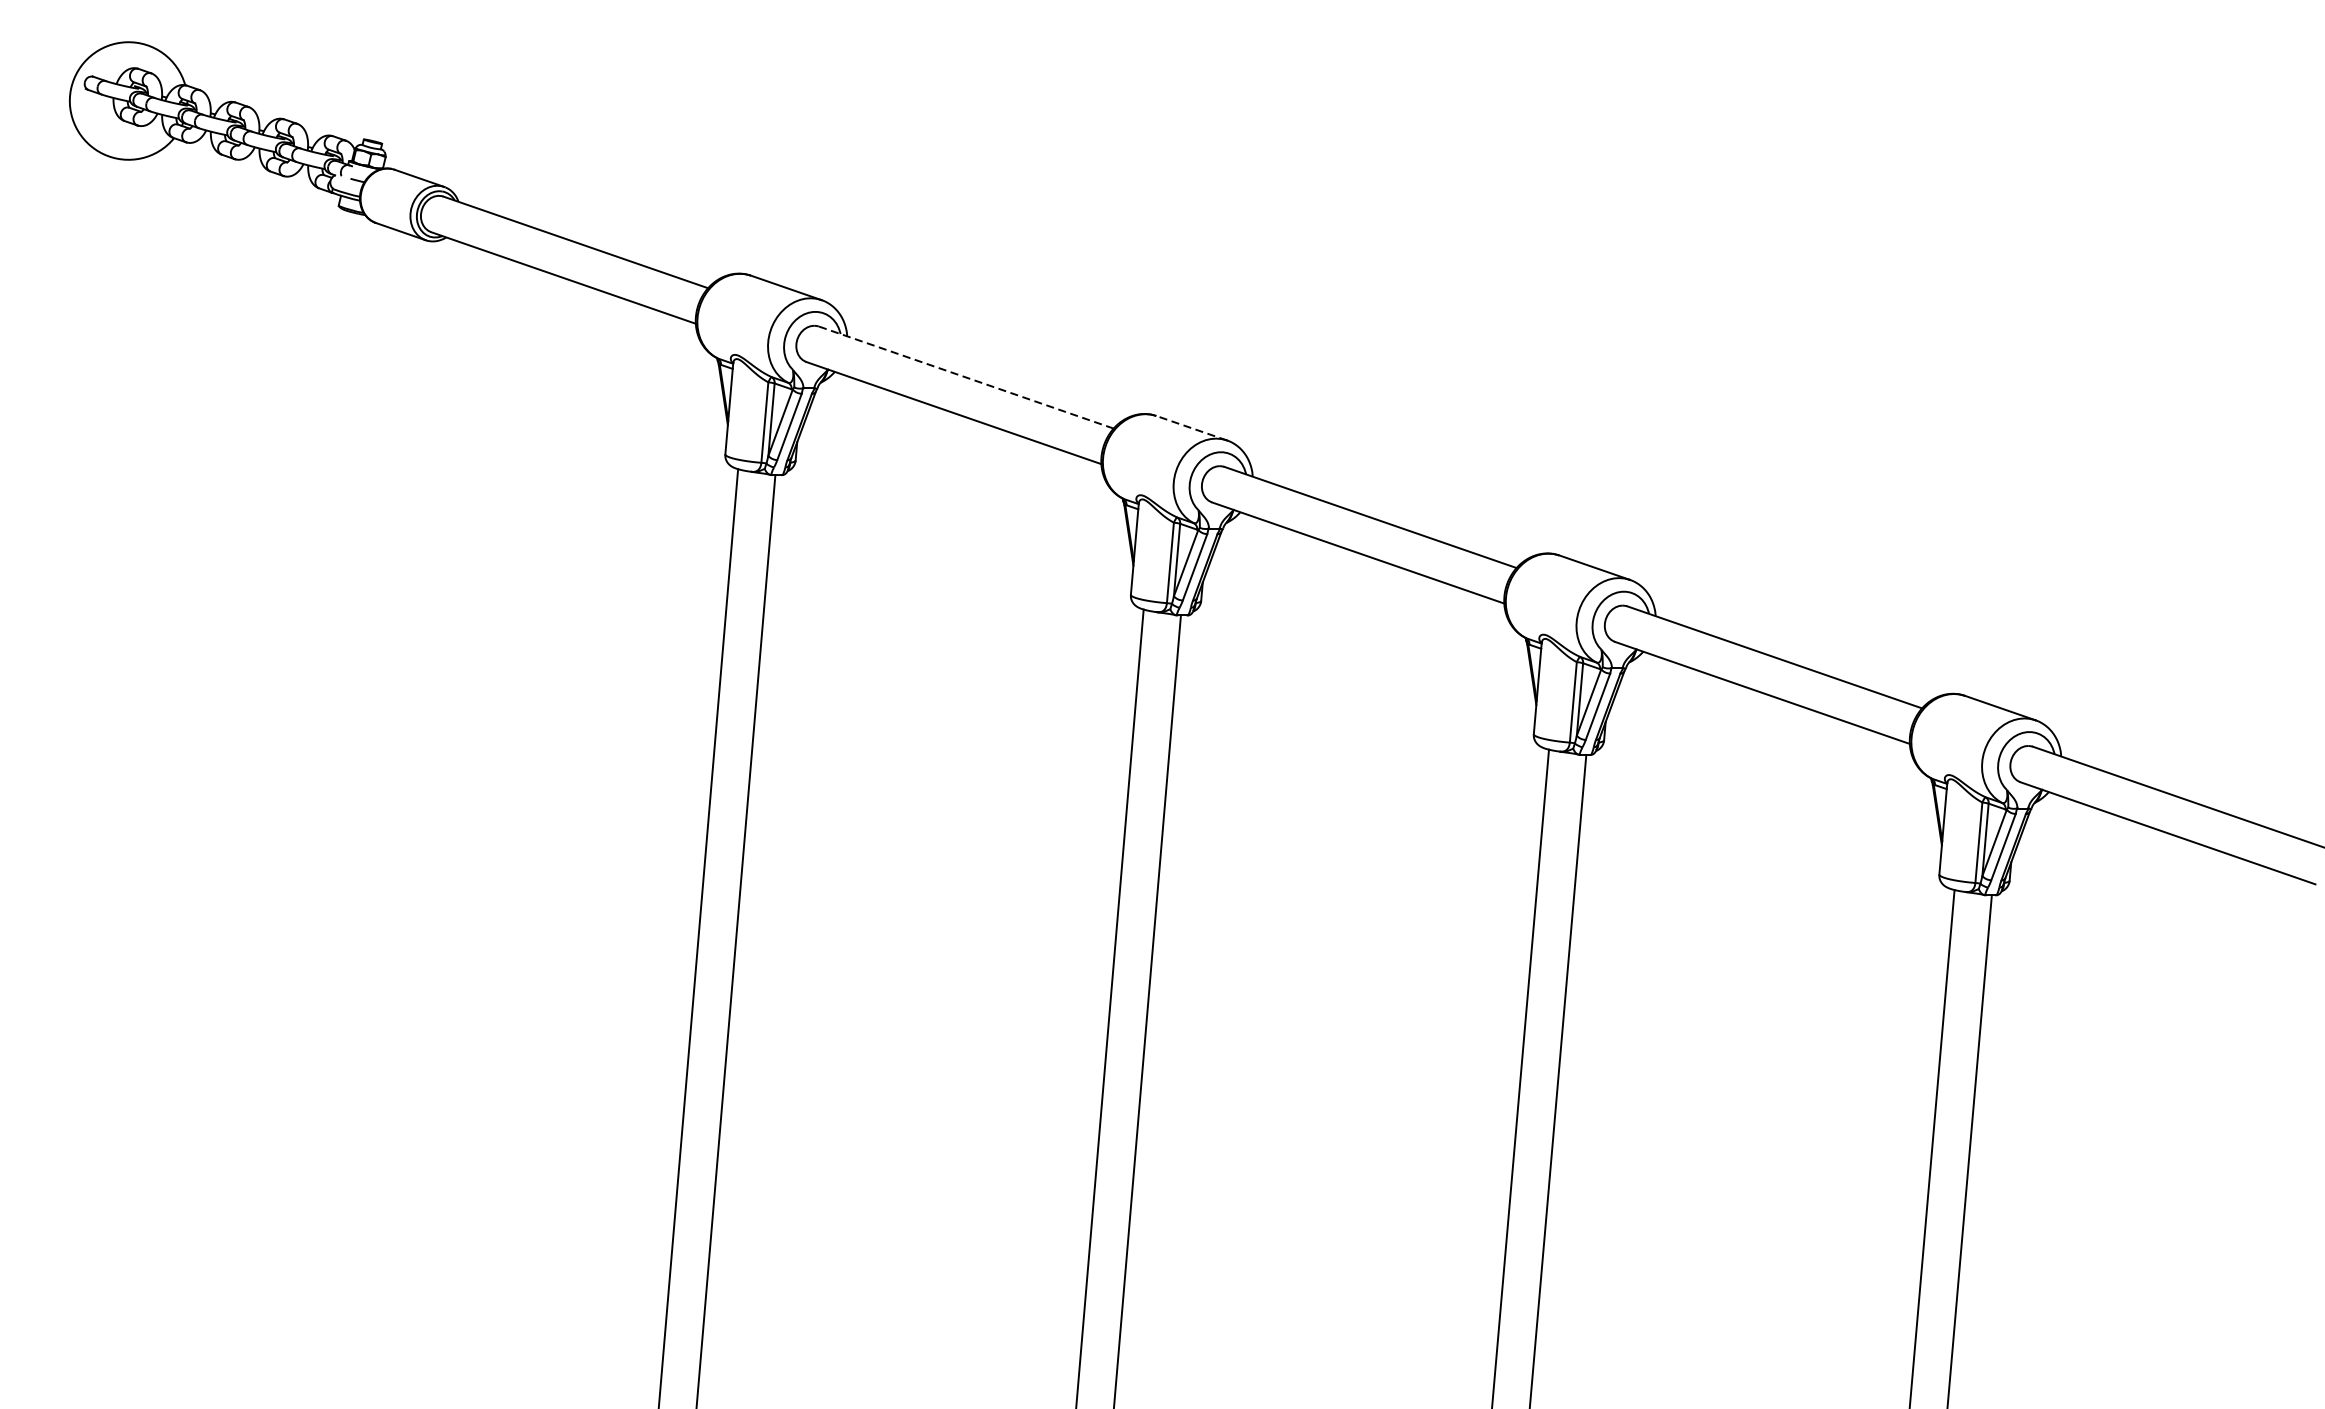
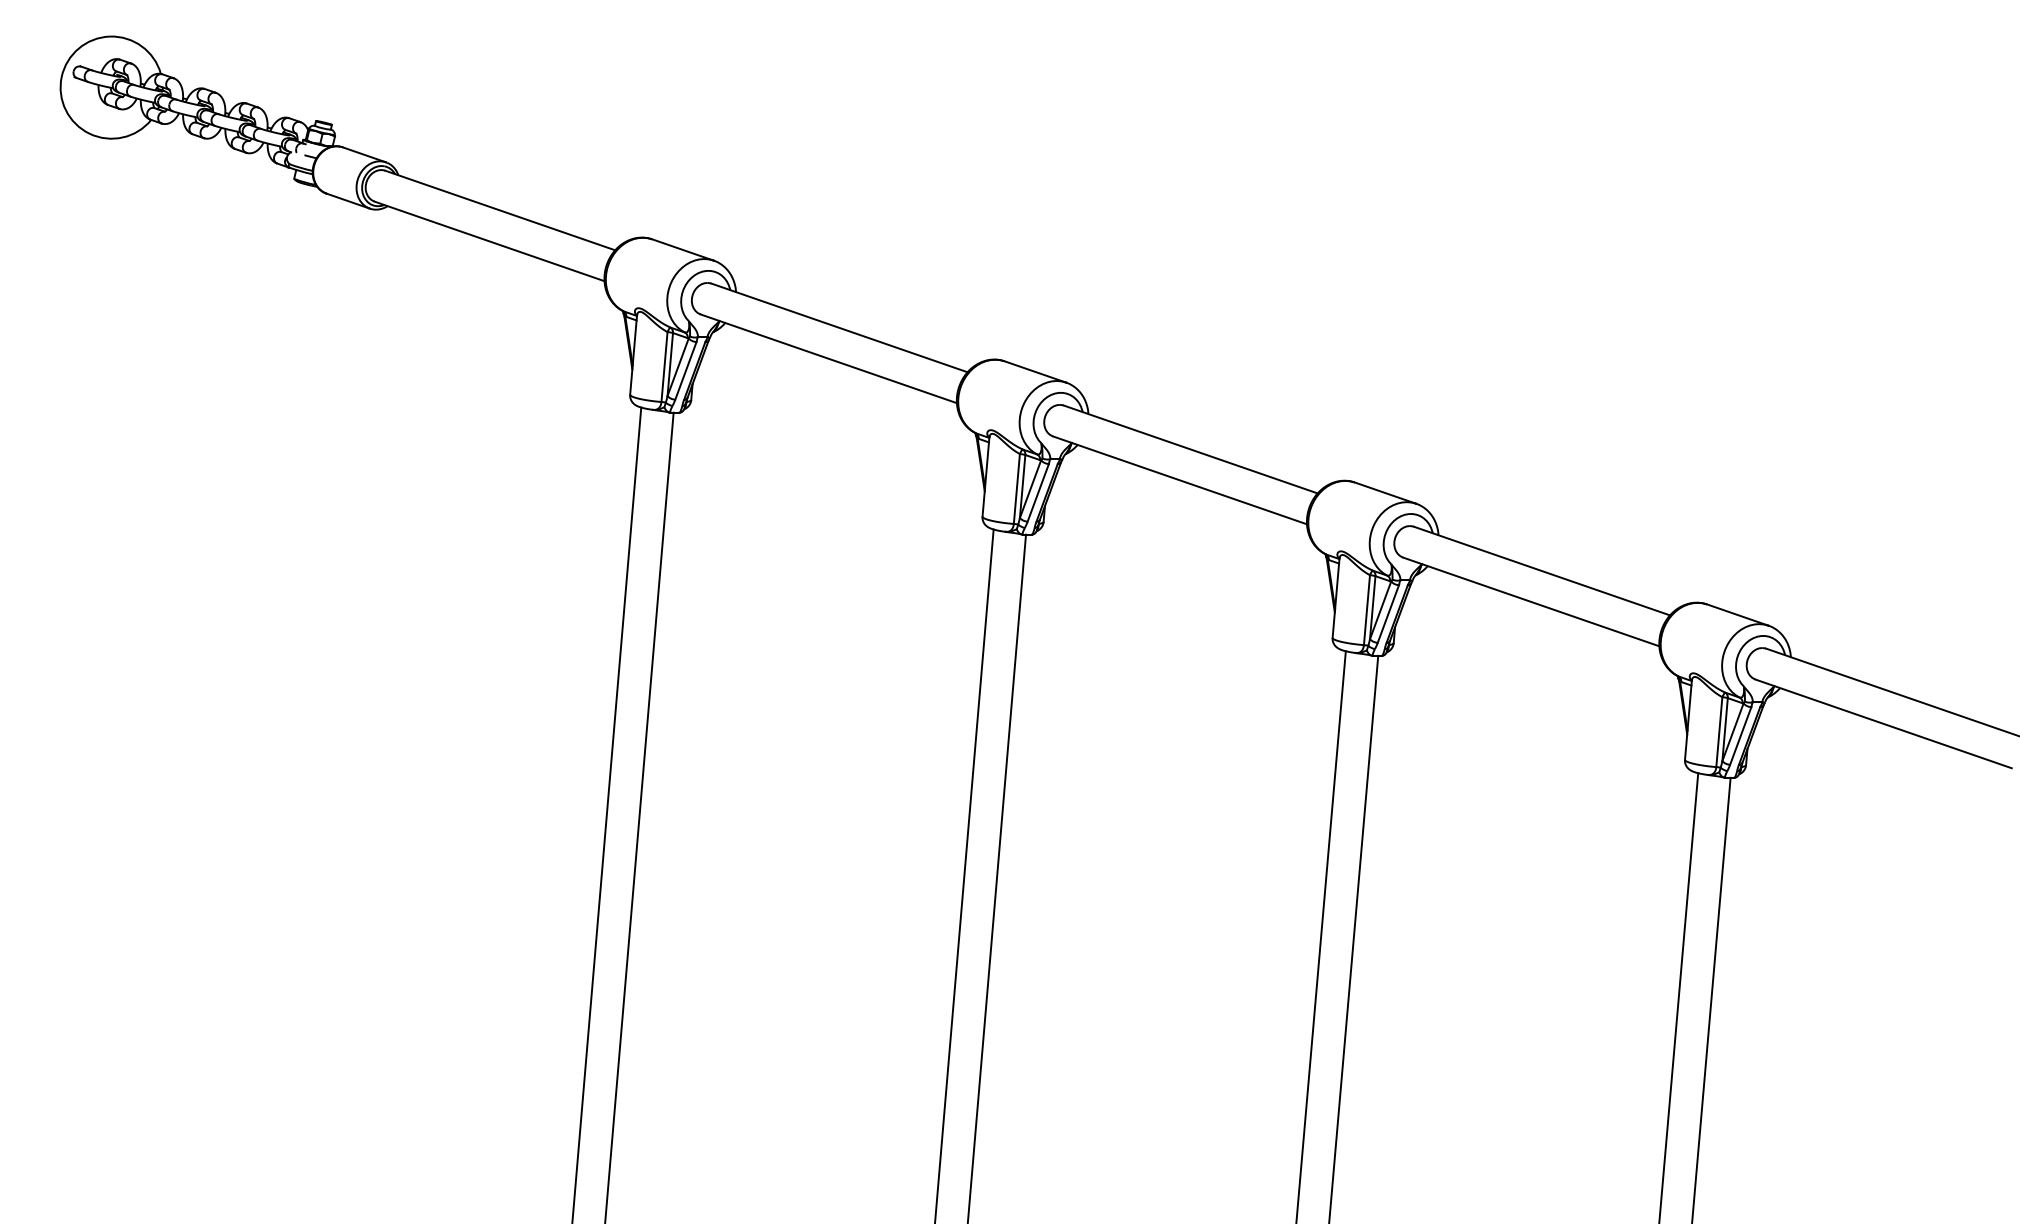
line: (966, 377) -> (839, 327), dashed -> solid
line: (1190, 427) -> (1034, 371), dashed -> solid

